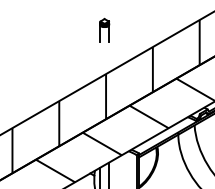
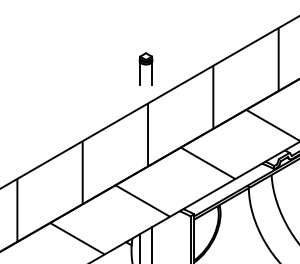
part: (104, 29) -> (145, 67), moved

